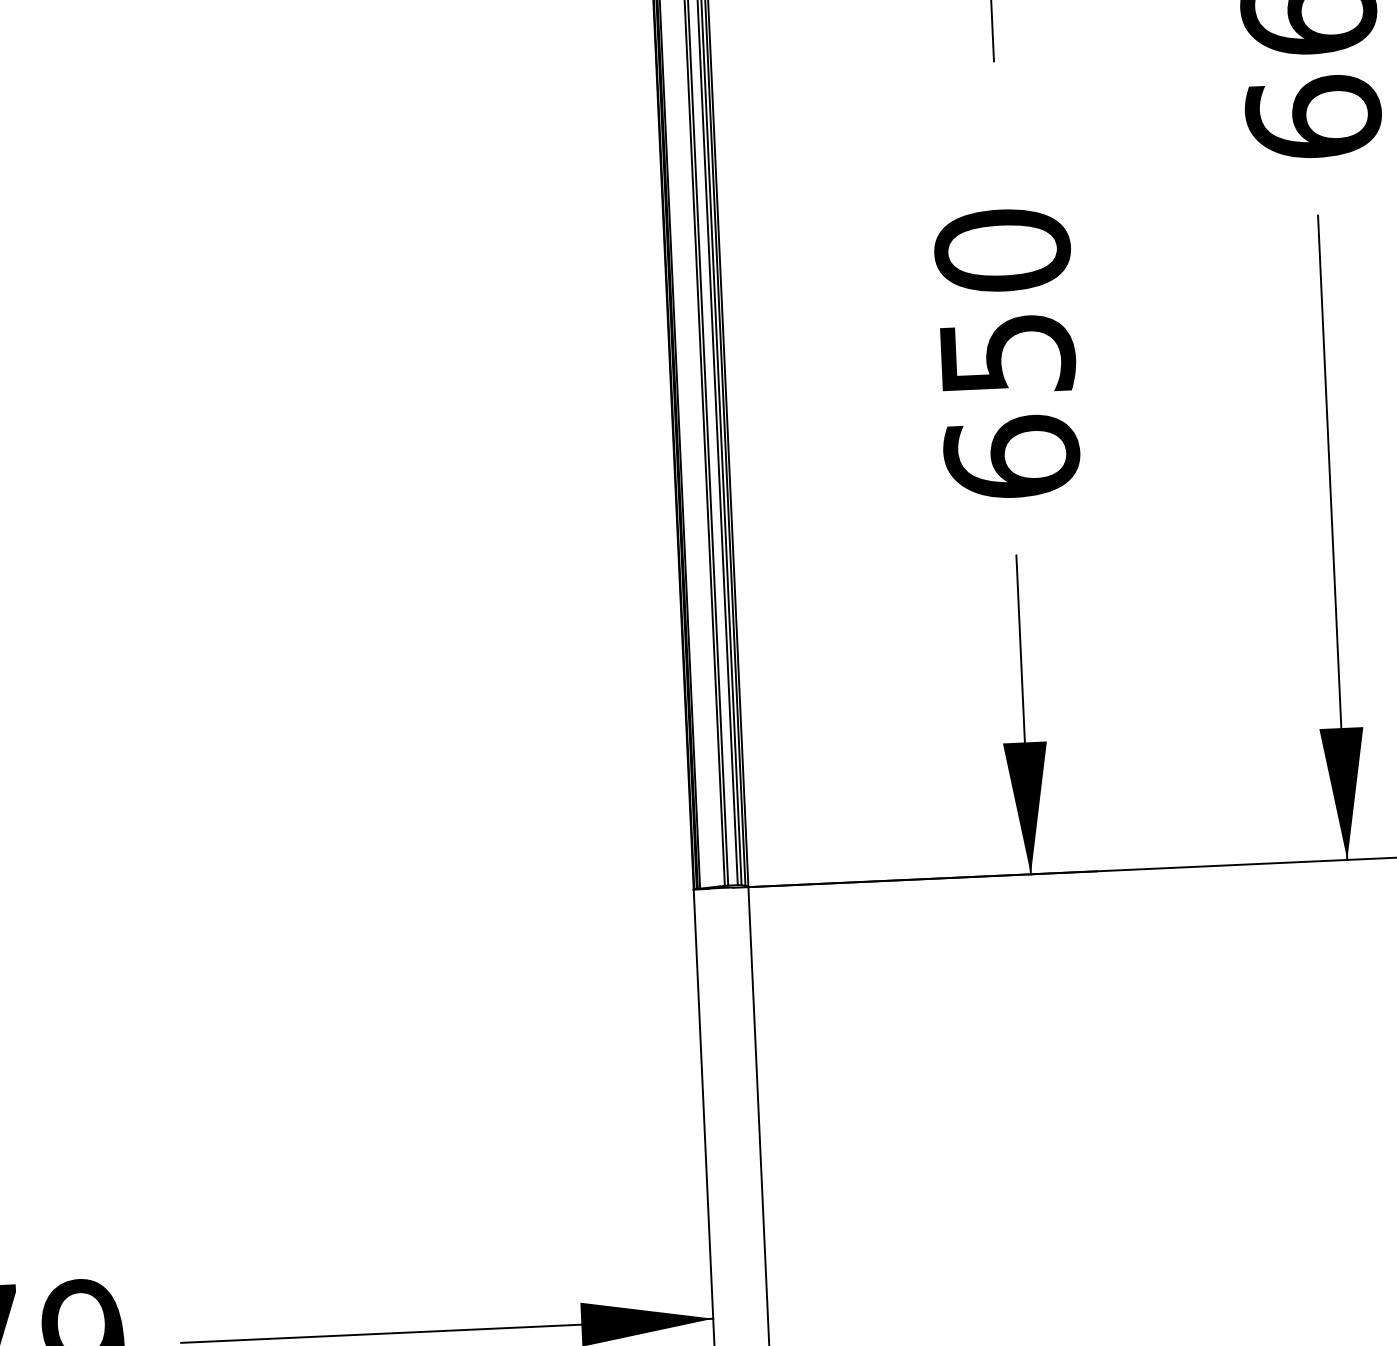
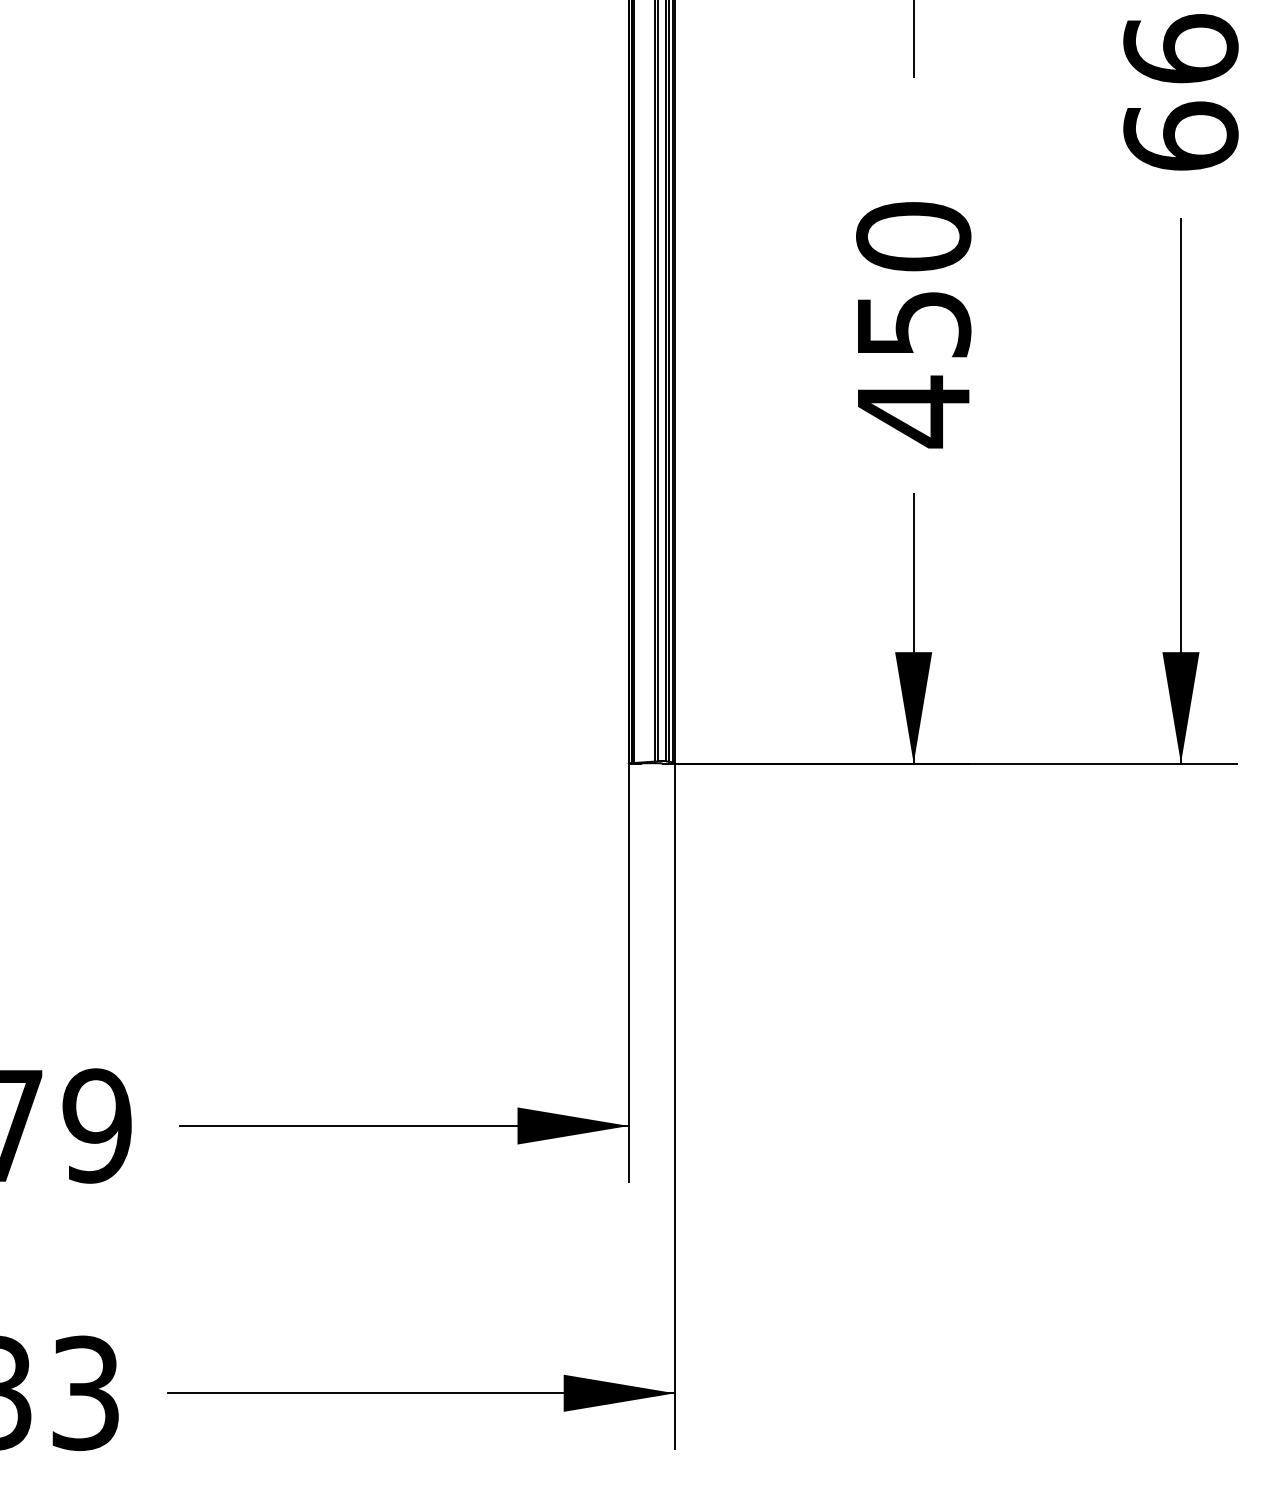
text: (1011, 457) -> (913, 411), 650 -> 450

